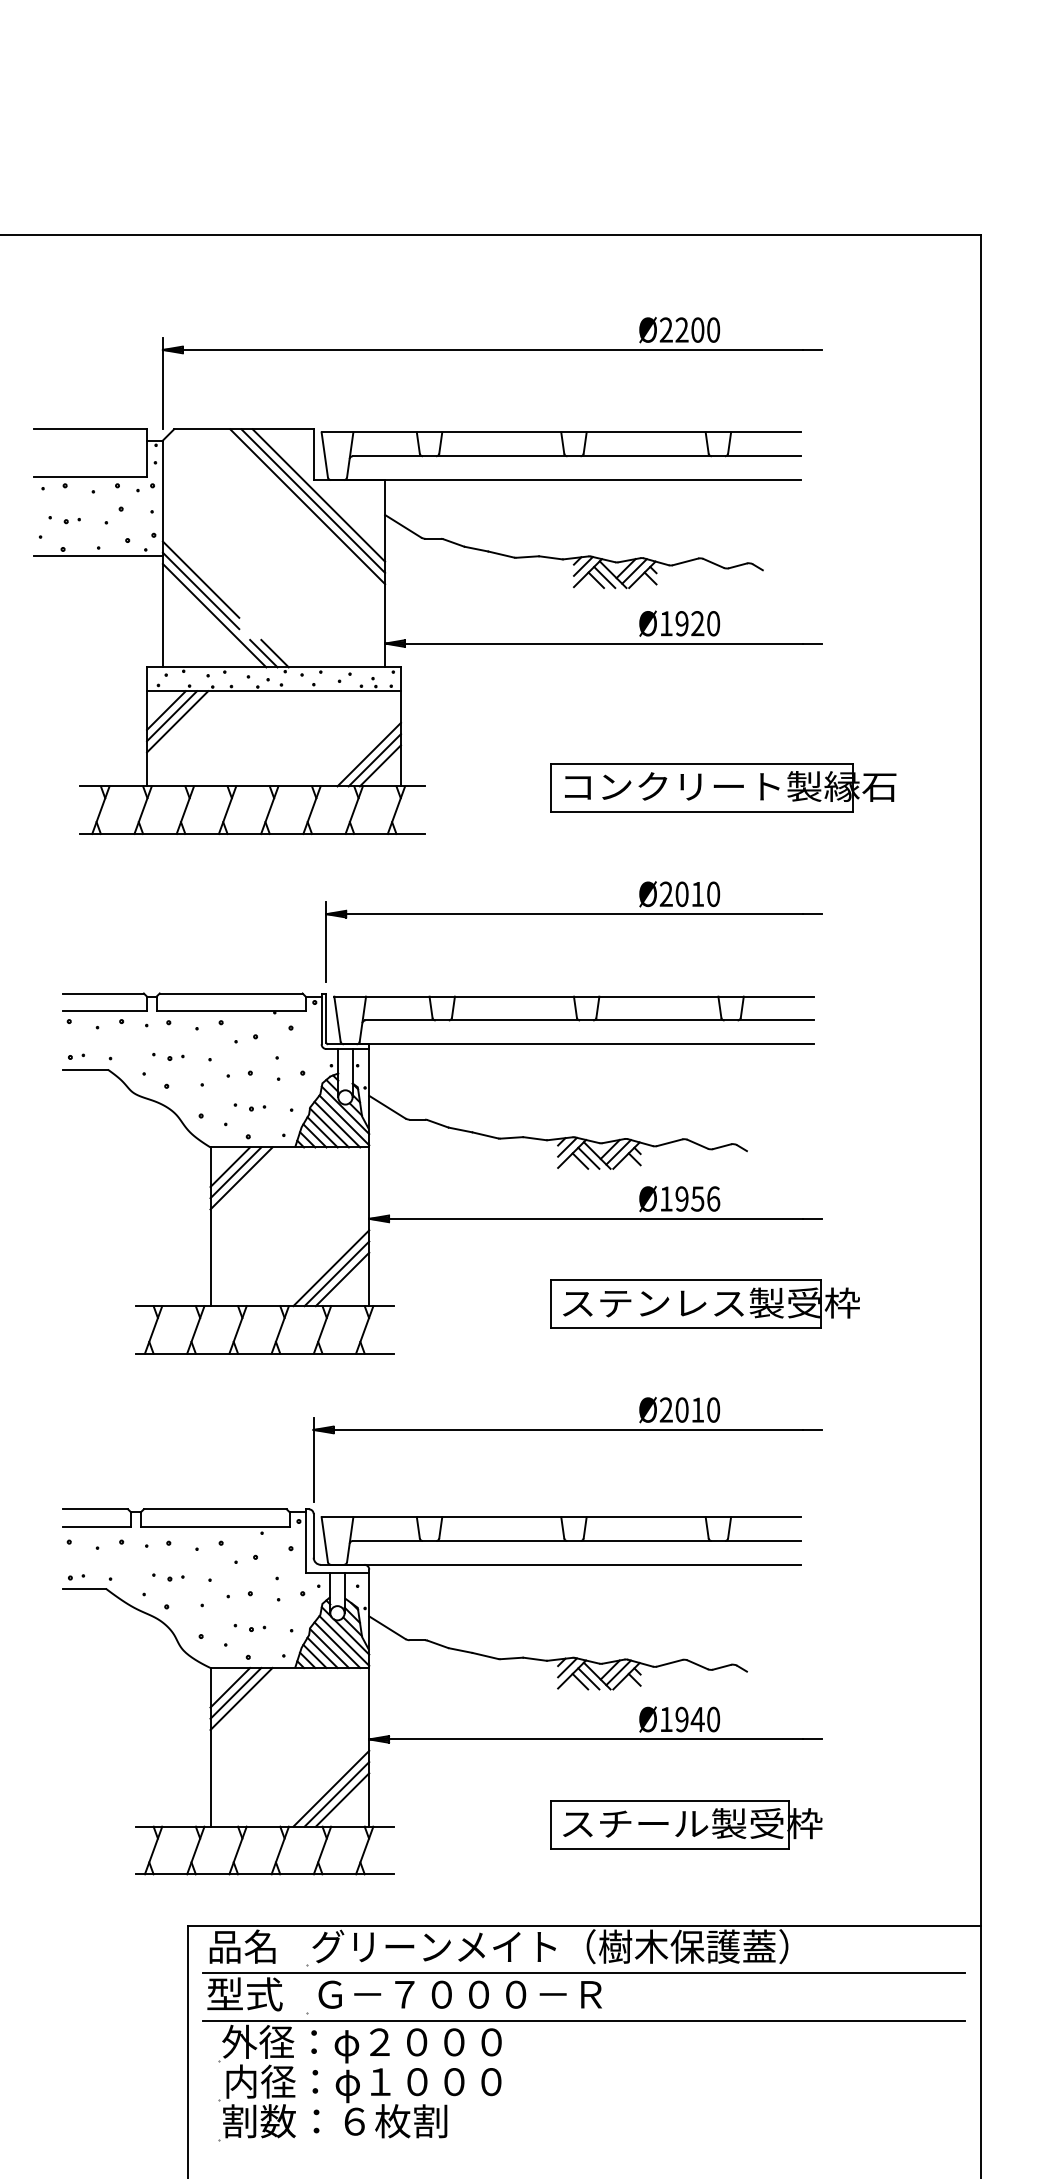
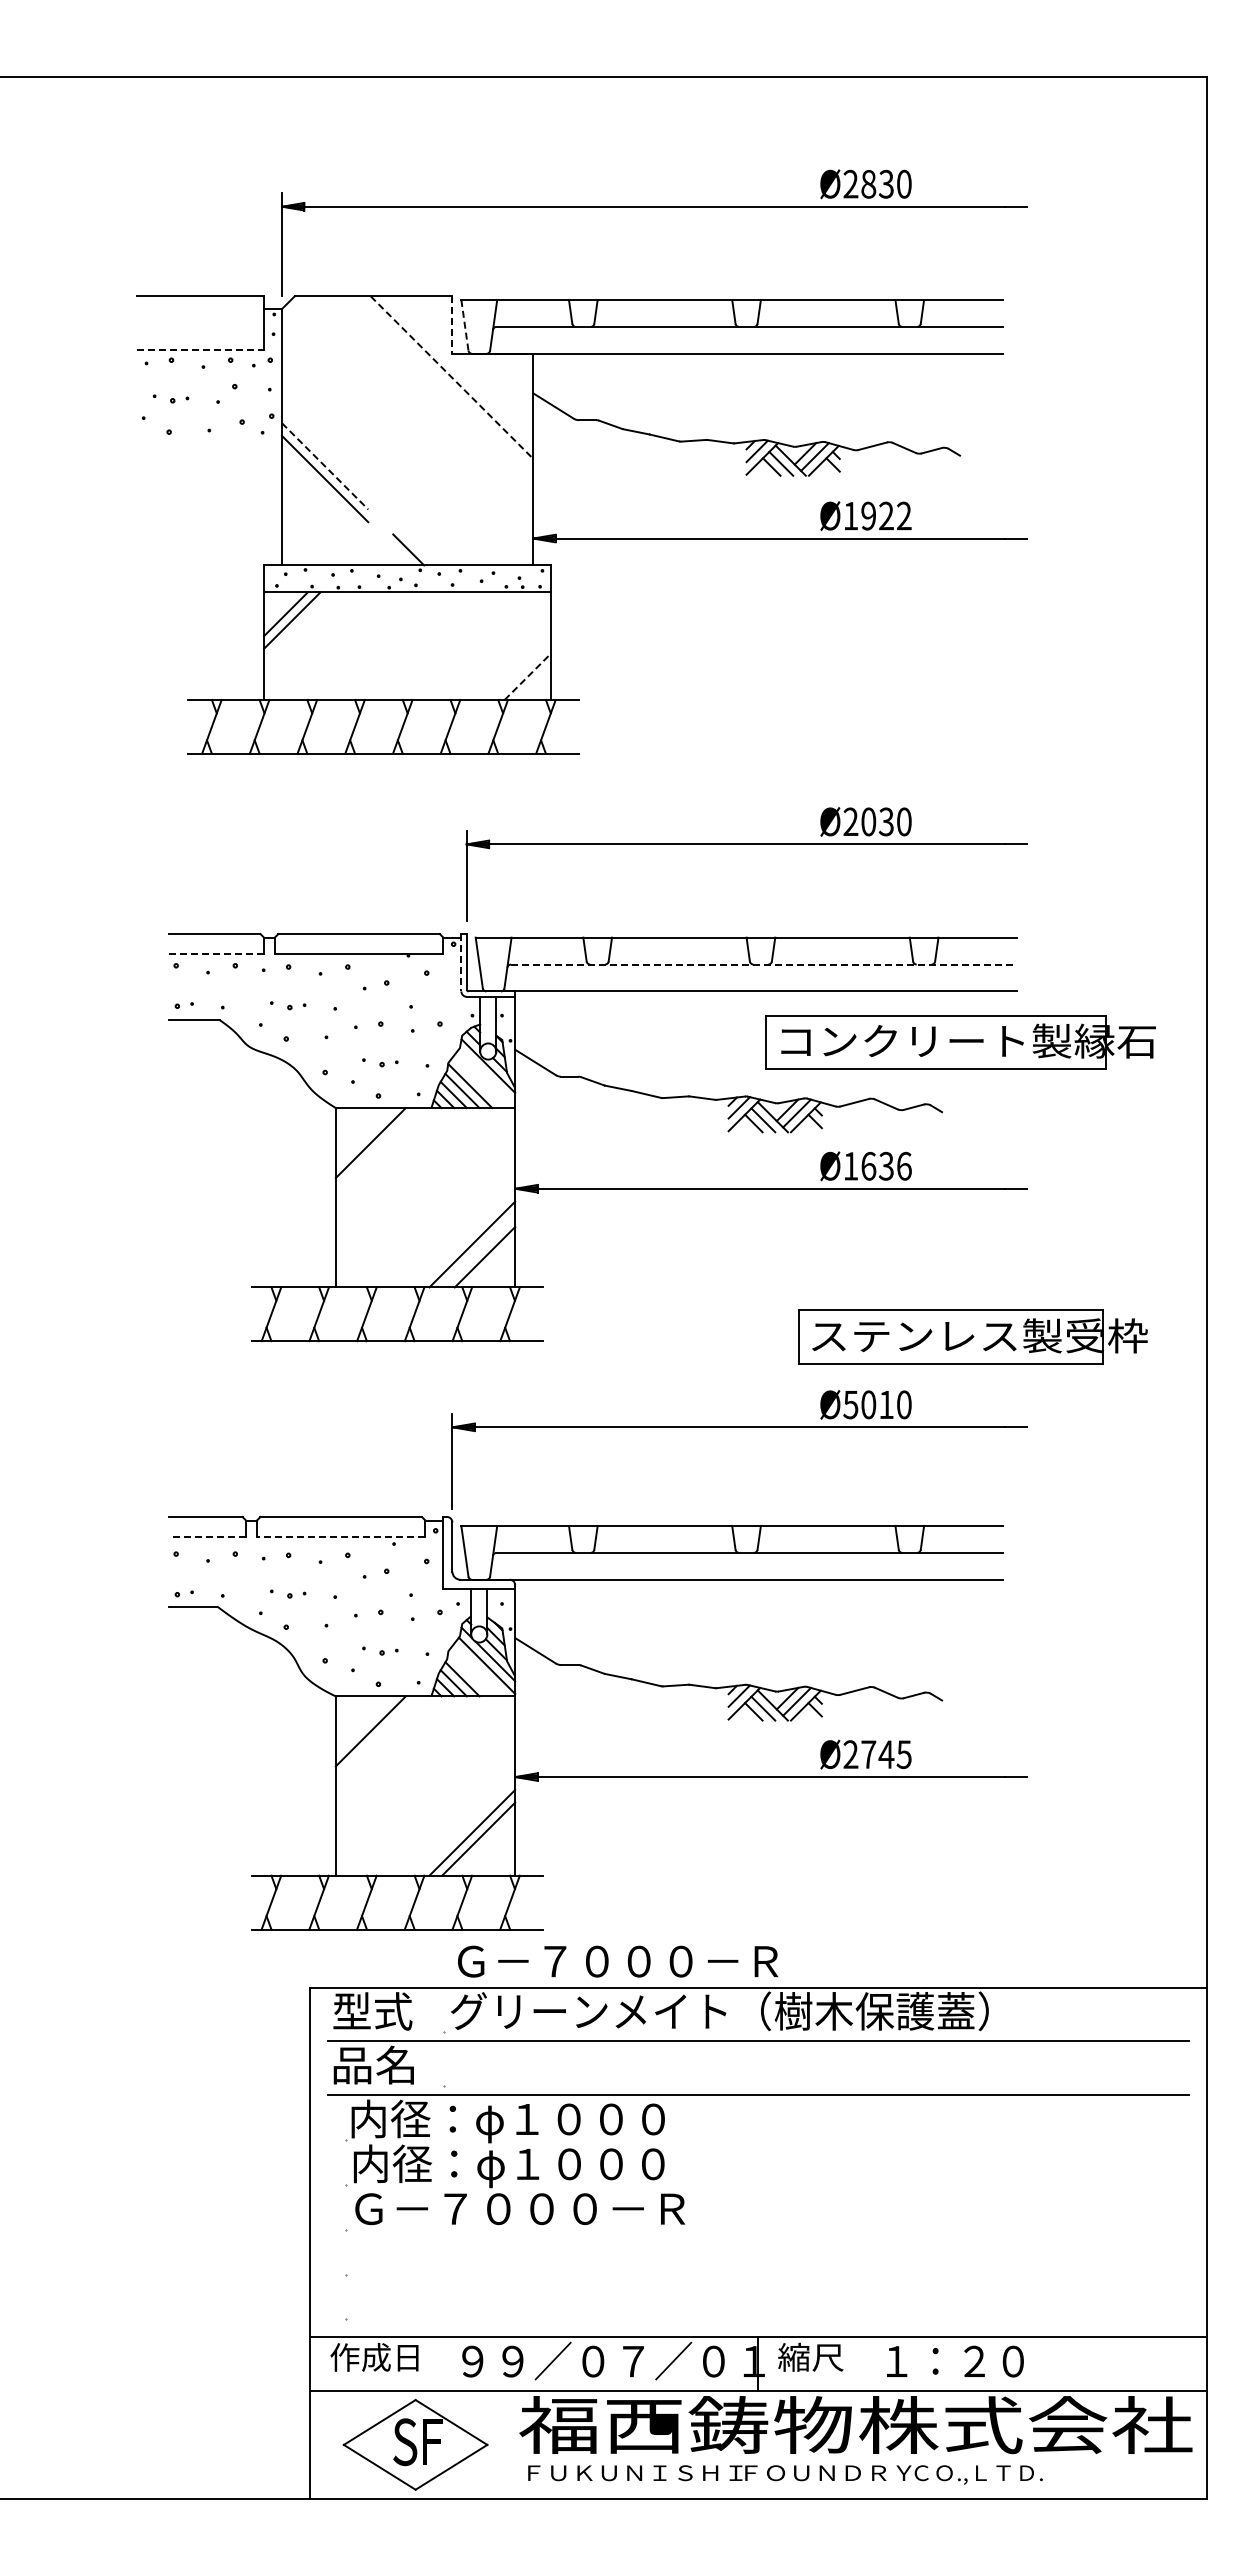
text: (689, 329) -> (877, 183), Ø2200 -> Ø2830
line: (313, 455) -> (452, 325), solid -> dashed
line: (324, 455) -> (464, 325), solid -> dashed
line: (90, 477) -> (200, 350), solid -> dashed
line: (319, 495) -> (458, 371), removed
line: (312, 501) -> (451, 377), solid -> dashed
line: (307, 506) -> (445, 383), removed
line: (98, 555) -> (209, 439), removed
line: (201, 579) -> (325, 466), solid -> dashed
line: (214, 615) -> (340, 506), removed
text: (713, 623) -> (904, 515), Ø1920 -> Ø1922
line: (263, 653) -> (395, 549), removed
line: (177, 721) -> (298, 626), removed
line: (369, 754) -> (515, 663), removed
line: (374, 759) -> (521, 669), removed
line: (380, 765) -> (527, 676), solid -> dashed
part: (723, 787) -> (960, 1042), moved
text: (696, 893) -> (885, 821), Ø2010 -> Ø2030
line: (104, 1010) -> (216, 953), solid -> dashed
line: (321, 1018) -> (461, 962), solid -> dashed
line: (589, 1020) -> (764, 964), solid -> dashed
line: (343, 1120) -> (486, 1077), removed
line: (336, 1124) -> (478, 1082), removed
line: (229, 1167) -> (357, 1130), removed
line: (235, 1172) -> (364, 1136), removed
text: (689, 1198) -> (877, 1165), Ø1956 -> Ø1636
line: (336, 1273) -> (478, 1250), removed
part: (704, 1303) -> (972, 1336), moved
text: (665, 1409) -> (850, 1404), Ø2010 -> Ø5010
line: (97, 1526) -> (207, 1536), solid -> dashed
line: (214, 1526) -> (340, 1536), solid -> dashed
line: (336, 1645) -> (478, 1670), removed
line: (329, 1648) -> (470, 1674), removed
line: (229, 1687) -> (357, 1718), removed
line: (235, 1692) -> (364, 1724), removed
text: (689, 1719) -> (877, 1754), Ø1940 -> Ø2745
line: (342, 1799) -> (484, 1845), removed
part: (686, 1824) -> (873, 1873), removed
text: (243, 1946) -> (372, 2011), 品名 -> 型式
text: (244, 1993) -> (374, 2064), 型式 -> 品名
text: (460, 1994) -> (618, 1961), moved
text: (305, 2041) -> (443, 2118), 外径：φ２０００ -> 内径：φ１０００
text: (371, 2121) -> (517, 2208), 割数：６枚割 -> Ｇ－７０００－Ｒ

